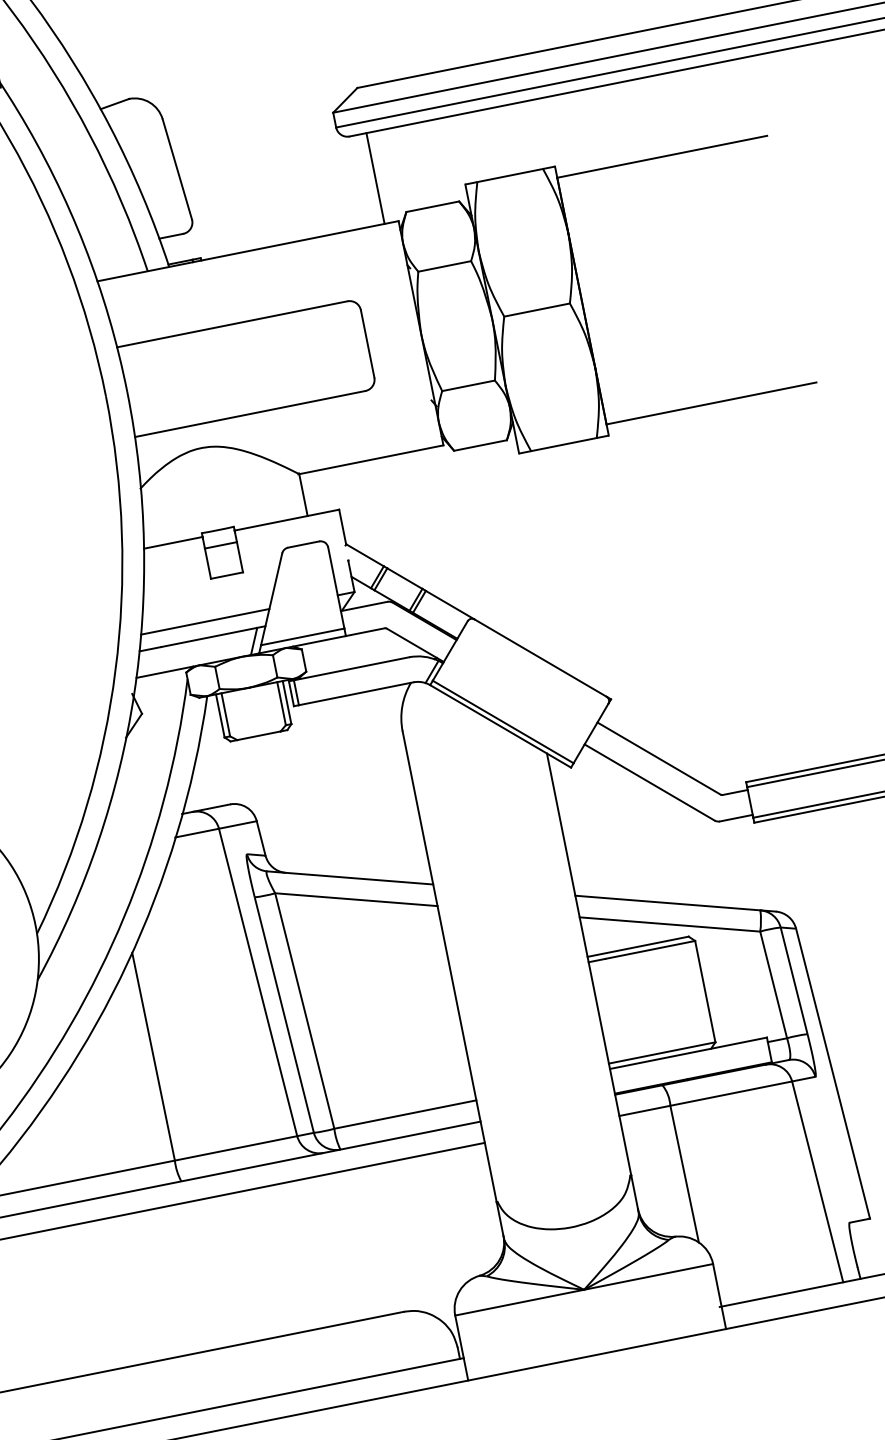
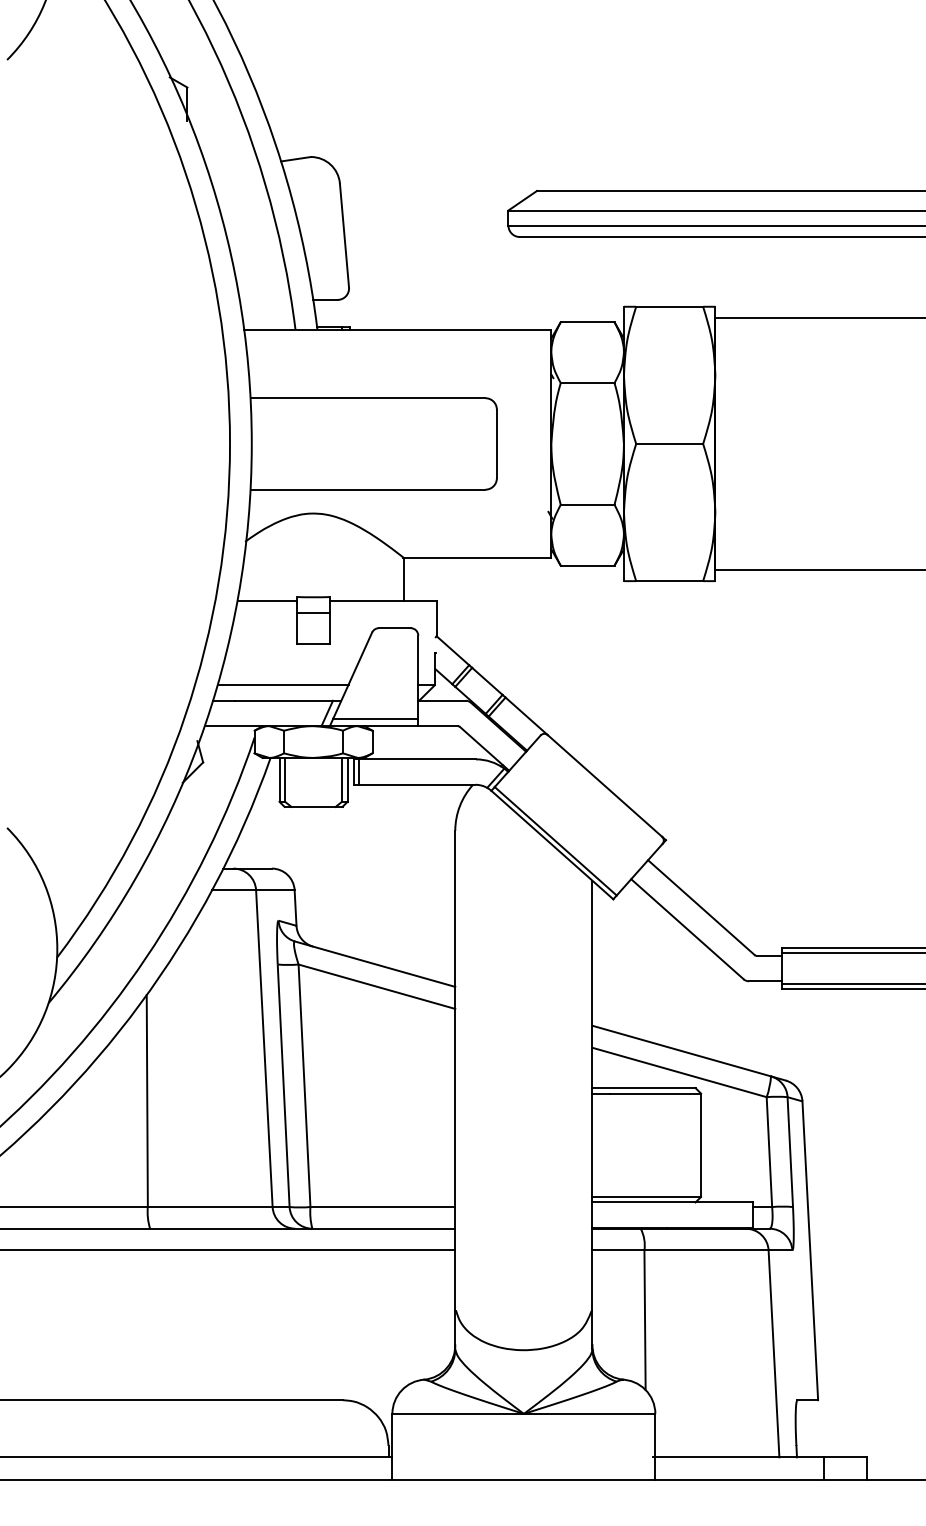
line: (376, 178) -> (537, 283), removed

